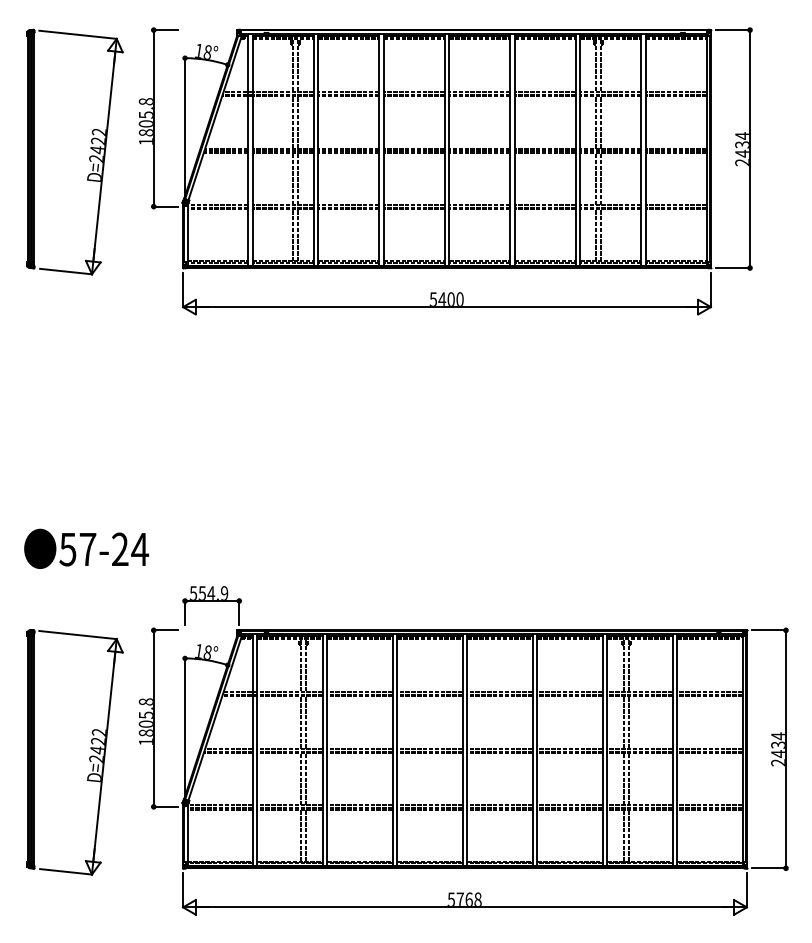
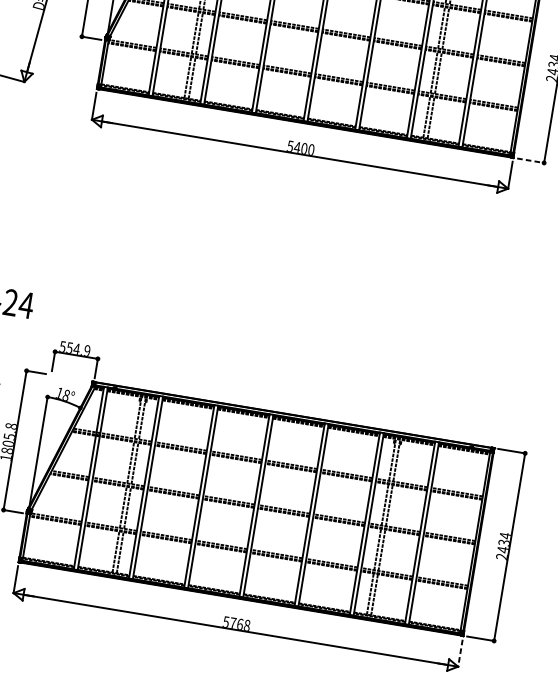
line: (733, 268) -> (531, 161), solid -> dashed
line: (746, 890) -> (460, 653), solid -> dashed

